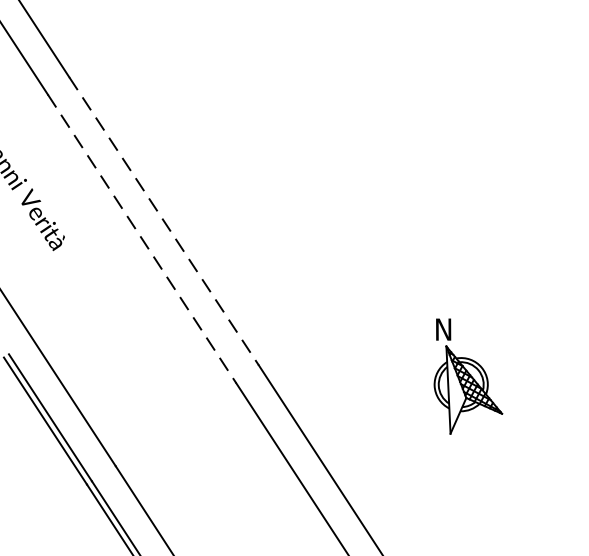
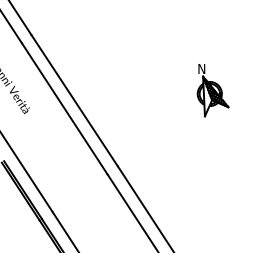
line: (163, 223) -> (74, 101), dashed -> solid
line: (141, 240) -> (64, 109), dashed -> solid
part: (467, 376) -> (212, 90), moved

